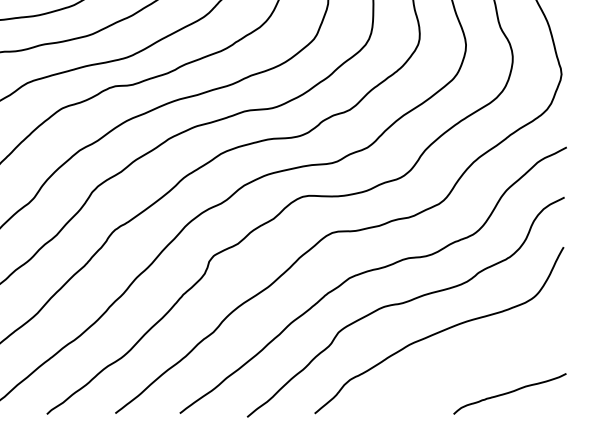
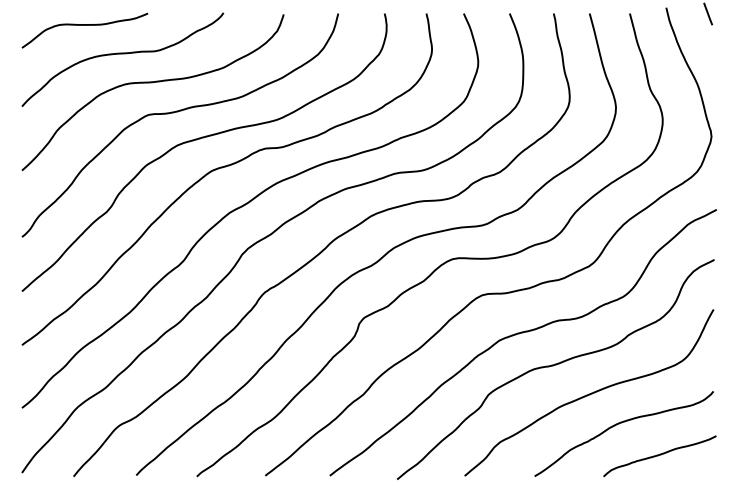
curve: (469, 362) -> (619, 424), added

